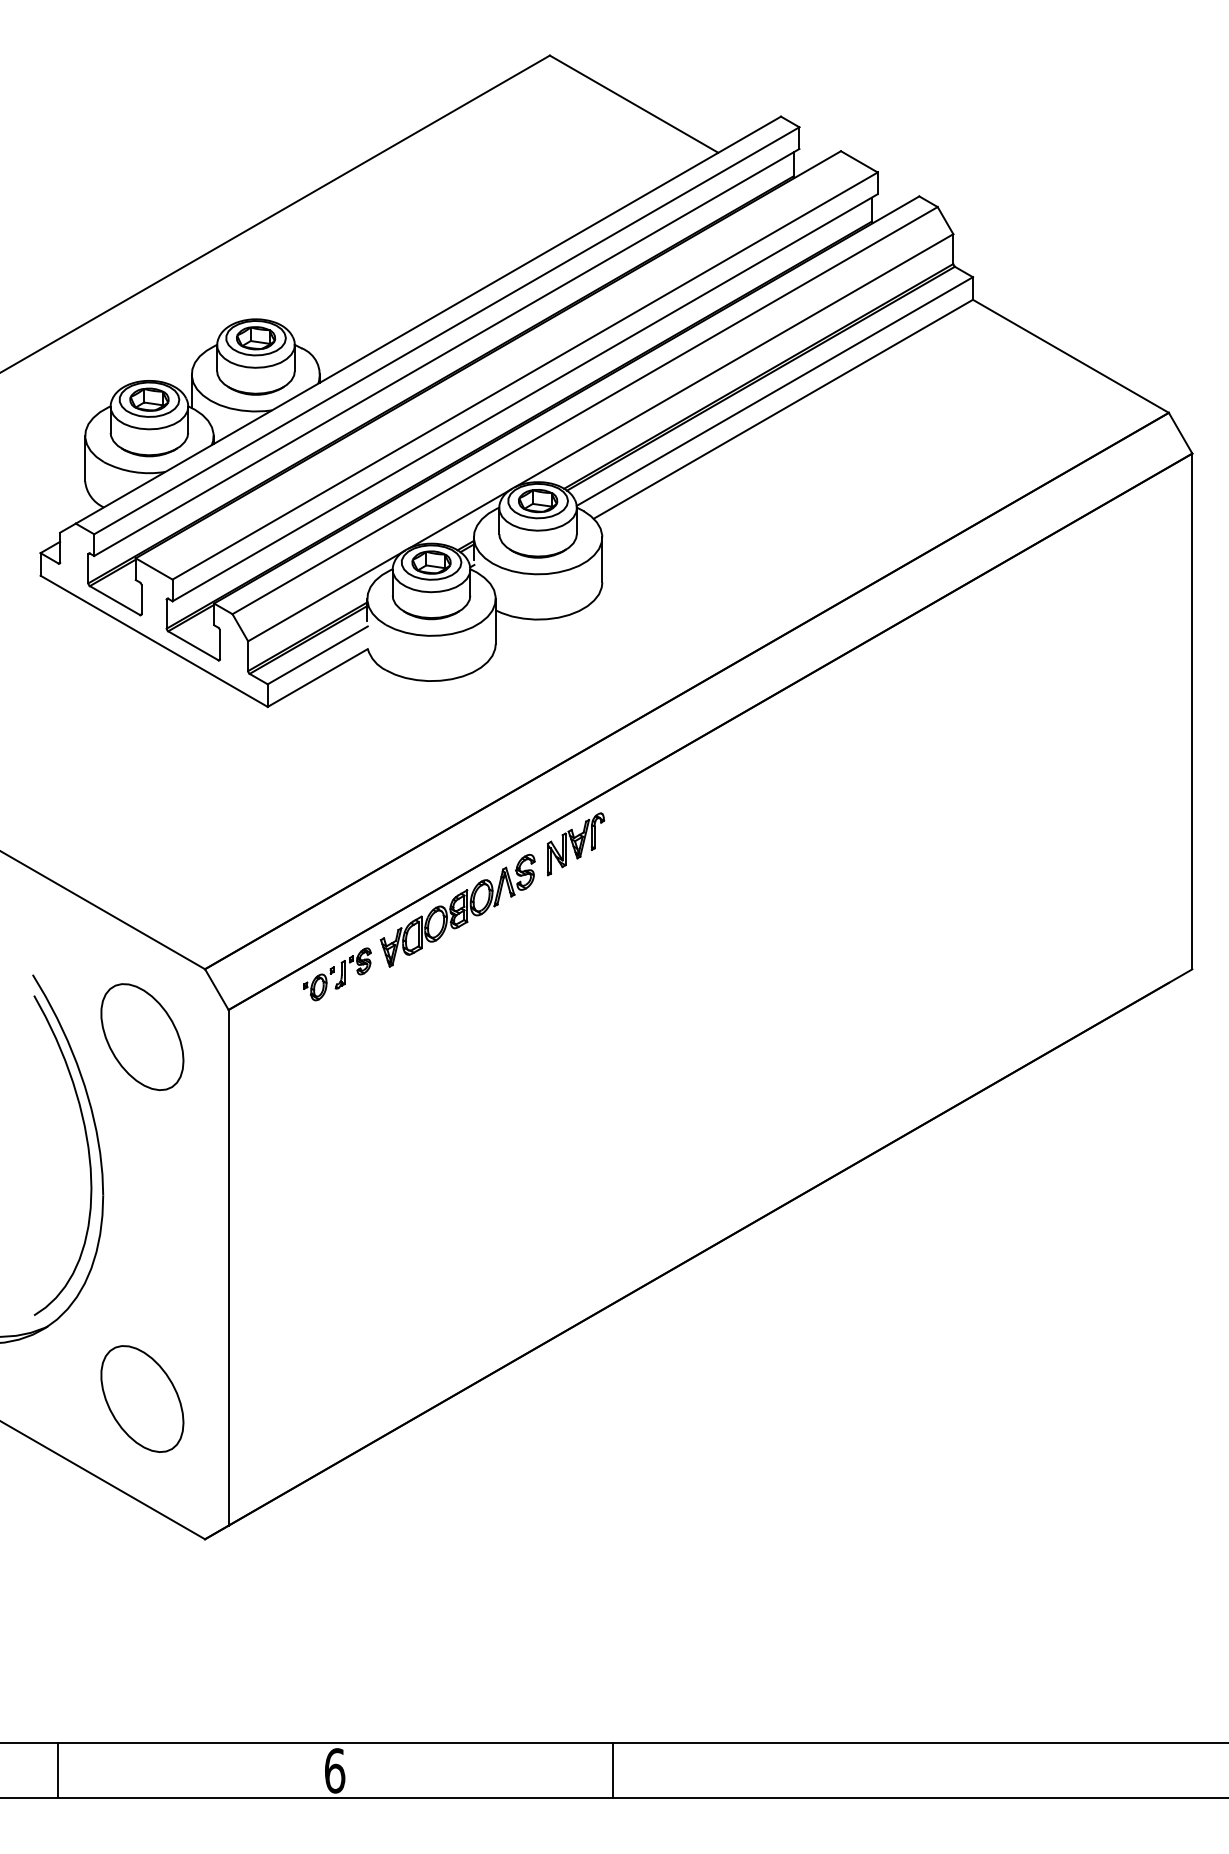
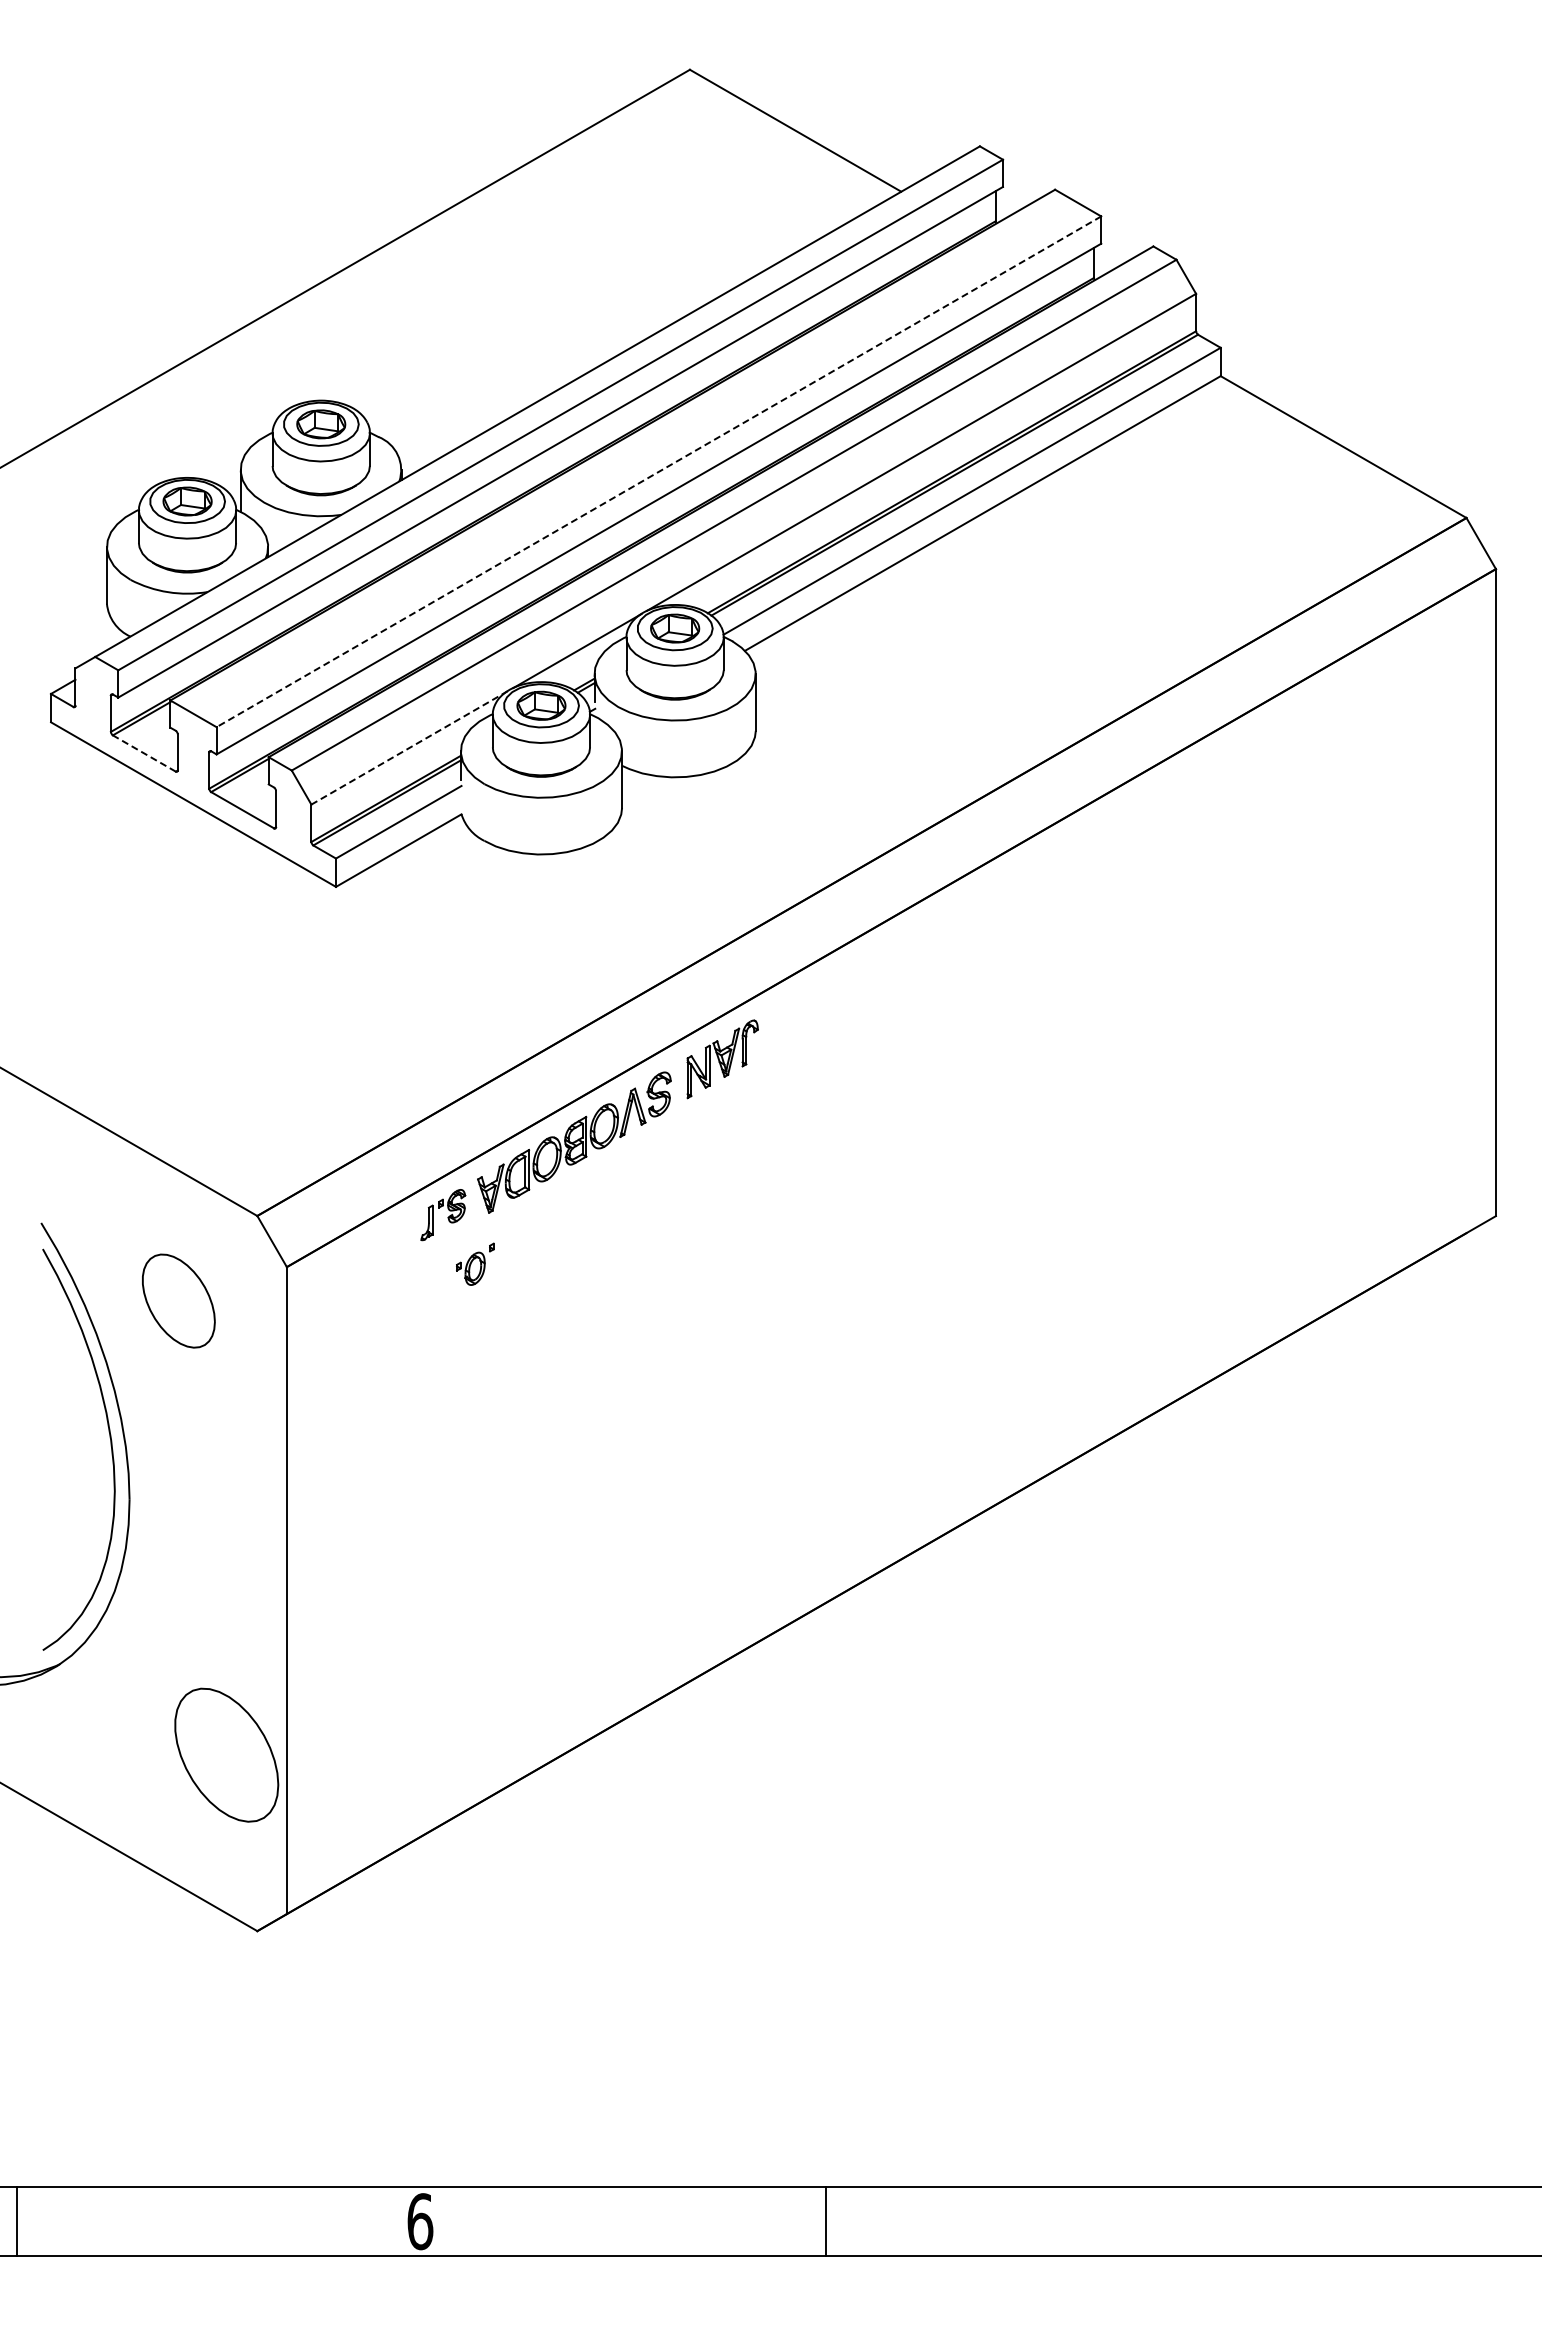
line: (524, 375) -> (658, 471), solid -> dashed
line: (326, 596) -> (409, 748), solid -> dashed
line: (114, 600) -> (143, 753), solid -> dashed
part: (319, 983) -> (475, 1263), moved
part: (142, 1036) -> (178, 1300), size x0.7
part: (142, 1398) -> (226, 1754), moved
line: (58, 1770) -> (17, 2221), moved
line: (612, 1770) -> (826, 2221), moved

